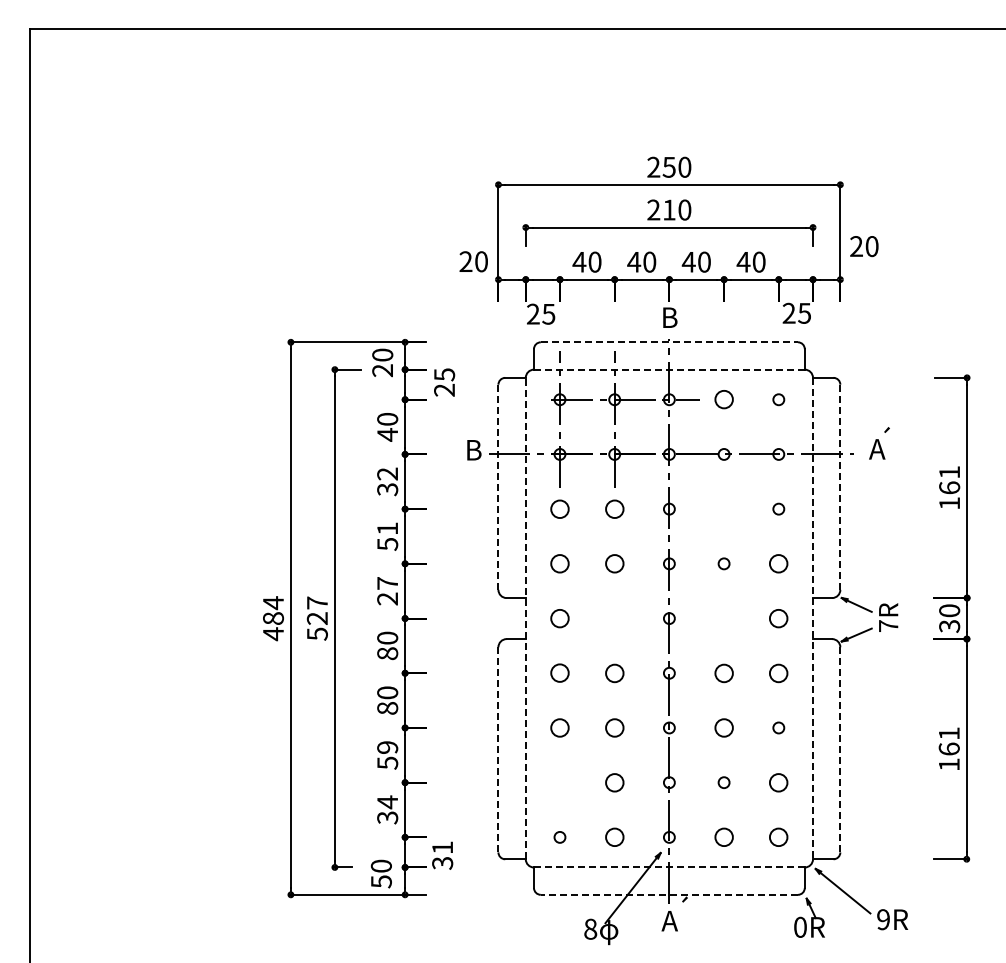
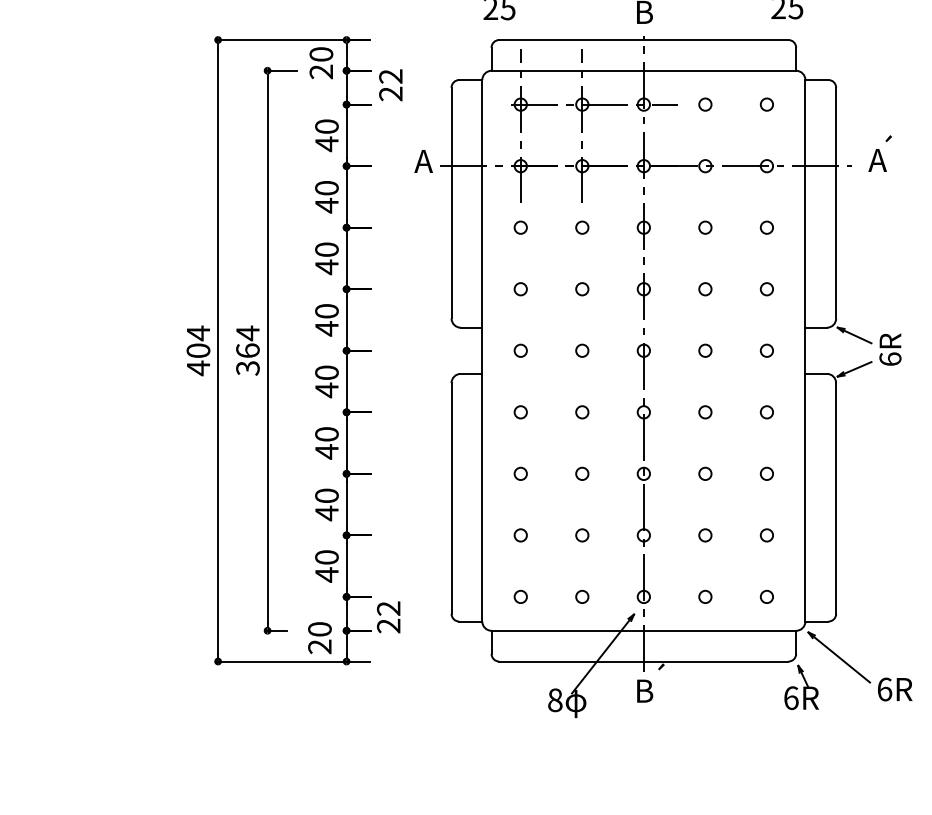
line: (669, 342) -> (643, 40), dashed -> solid
line: (669, 369) -> (643, 70), dashed -> solid
text: (444, 374) -> (390, 76), 25 -> 22
circle: (723, 399) -> (704, 104), size x0.62
text: (473, 450) -> (423, 161), B -> A
text: (387, 481) -> (326, 196), 32 -> 40
line: (498, 487) -> (451, 203), dashed -> solid
line: (840, 487) -> (836, 203), dashed -> solid
circle: (559, 508) -> (520, 226), size x0.62
circle: (614, 508) -> (582, 226), size x0.62
circle: (723, 508) -> (704, 226), added
text: (387, 536) -> (326, 258), 51 -> 40
circle: (559, 563) -> (520, 288), size x0.62
circle: (614, 563) -> (582, 288), size x0.62
circle: (778, 563) -> (766, 288), size x0.62
text: (387, 591) -> (326, 320), 27 -> 40
text: (316, 617) -> (246, 349), 527 -> 364
text: (273, 618) -> (198, 350), 484 -> 404
line: (525, 618) -> (481, 350), dashed -> solid
circle: (559, 618) -> (520, 350), size x0.62
circle: (614, 618) -> (582, 350), added
circle: (723, 618) -> (704, 350), added
circle: (778, 618) -> (766, 350), size x0.62
line: (813, 618) -> (805, 350), dashed -> solid
text: (888, 625) -> (890, 358), 7R -> 6R
text: (387, 653) -> (326, 390), 80 -> 40
circle: (614, 672) -> (582, 411), size x0.62
circle: (723, 672) -> (704, 411), size x0.62
circle: (778, 672) -> (766, 411), size x0.62
circle: (559, 673) -> (520, 412), size x0.62
text: (387, 708) -> (326, 451), 80 -> 40
circle: (559, 727) -> (520, 473), size x0.62
circle: (614, 727) -> (582, 473), size x0.62
circle: (723, 727) -> (704, 473), size x0.62
line: (498, 749) -> (451, 498), dashed -> solid
line: (840, 749) -> (836, 498), dashed -> solid
text: (387, 755) -> (326, 504), 59 -> 40
circle: (559, 782) -> (520, 535), added
circle: (614, 782) -> (582, 535), size x0.62
circle: (778, 782) -> (766, 535), size x0.62
text: (387, 809) -> (326, 565), 34 -> 40
circle: (614, 837) -> (582, 597), size x0.62
circle: (723, 837) -> (704, 597), size x0.62
circle: (778, 837) -> (766, 597), size x0.62
text: (442, 855) -> (388, 617), 31 -> 22
line: (668, 867) -> (642, 630), dashed -> solid
text: (380, 881) -> (318, 646), 50 -> 20
line: (669, 894) -> (643, 661), dashed -> solid
text: (883, 919) -> (884, 689), 9R -> 6R
text: (669, 921) -> (643, 691), A -> B
text: (800, 926) -> (791, 697), 0R -> 6R

